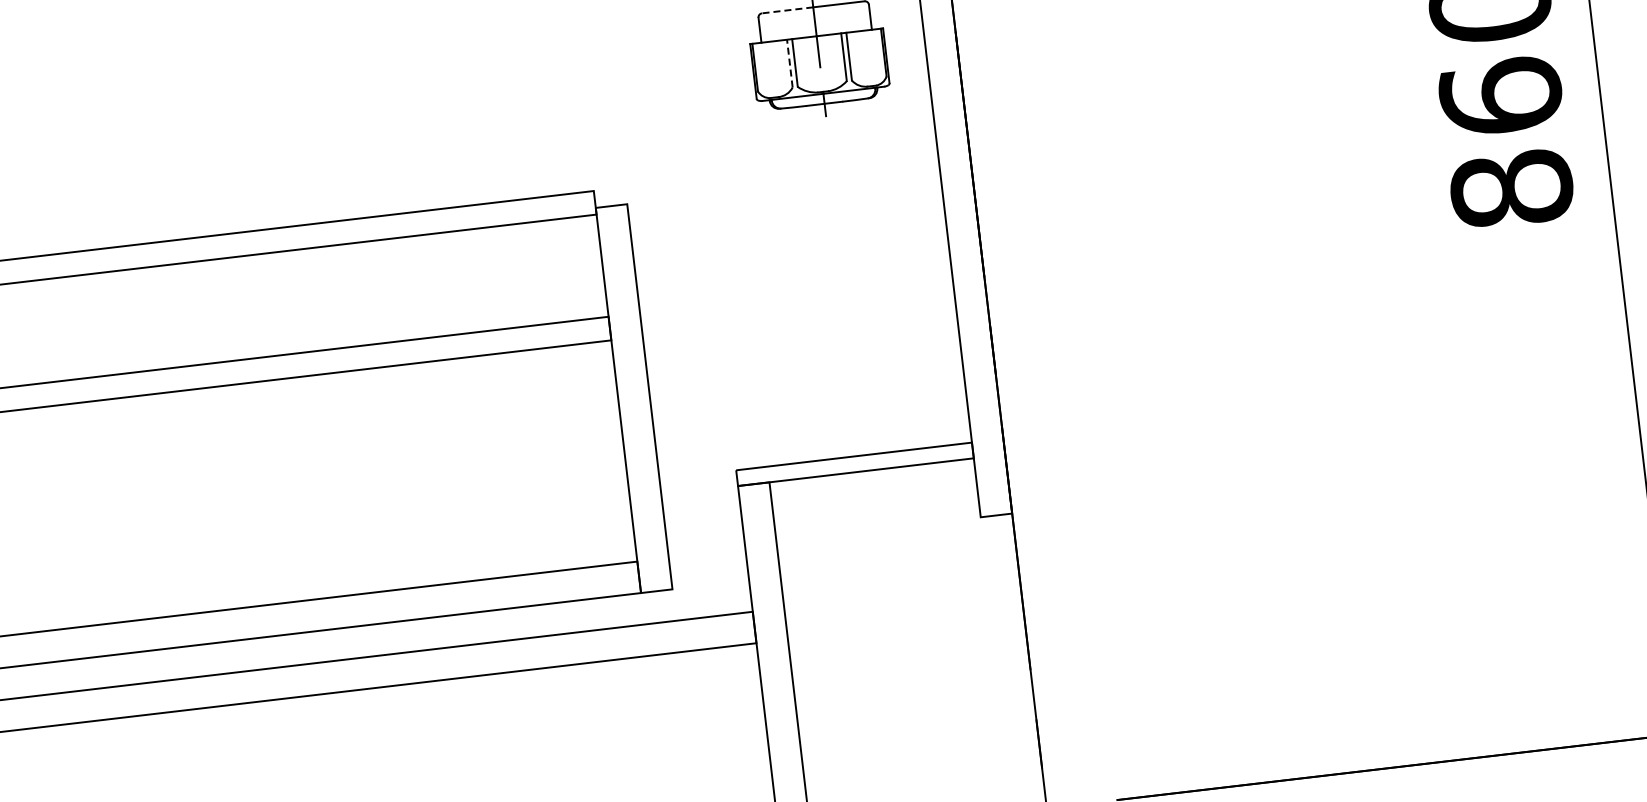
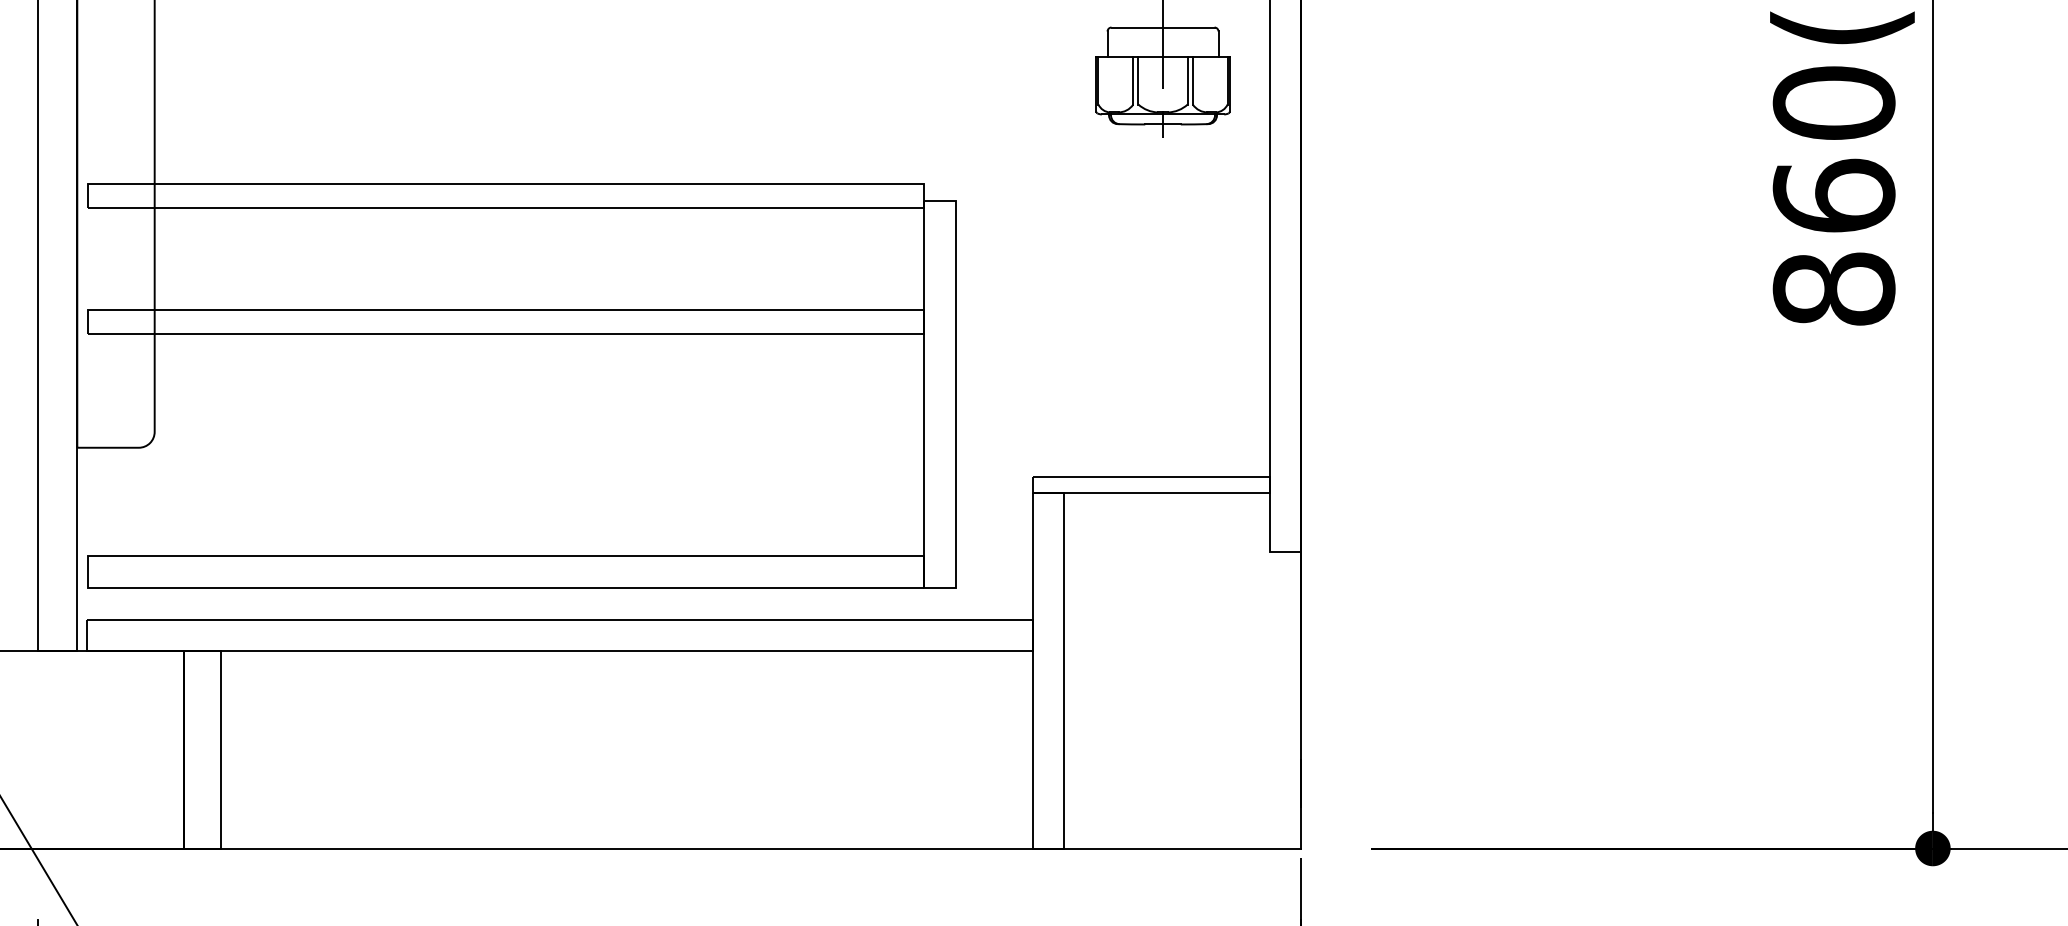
line: (787, 10) -> (1137, 27), dashed -> solid
line: (790, 63) -> (1133, 80), dashed -> solid

